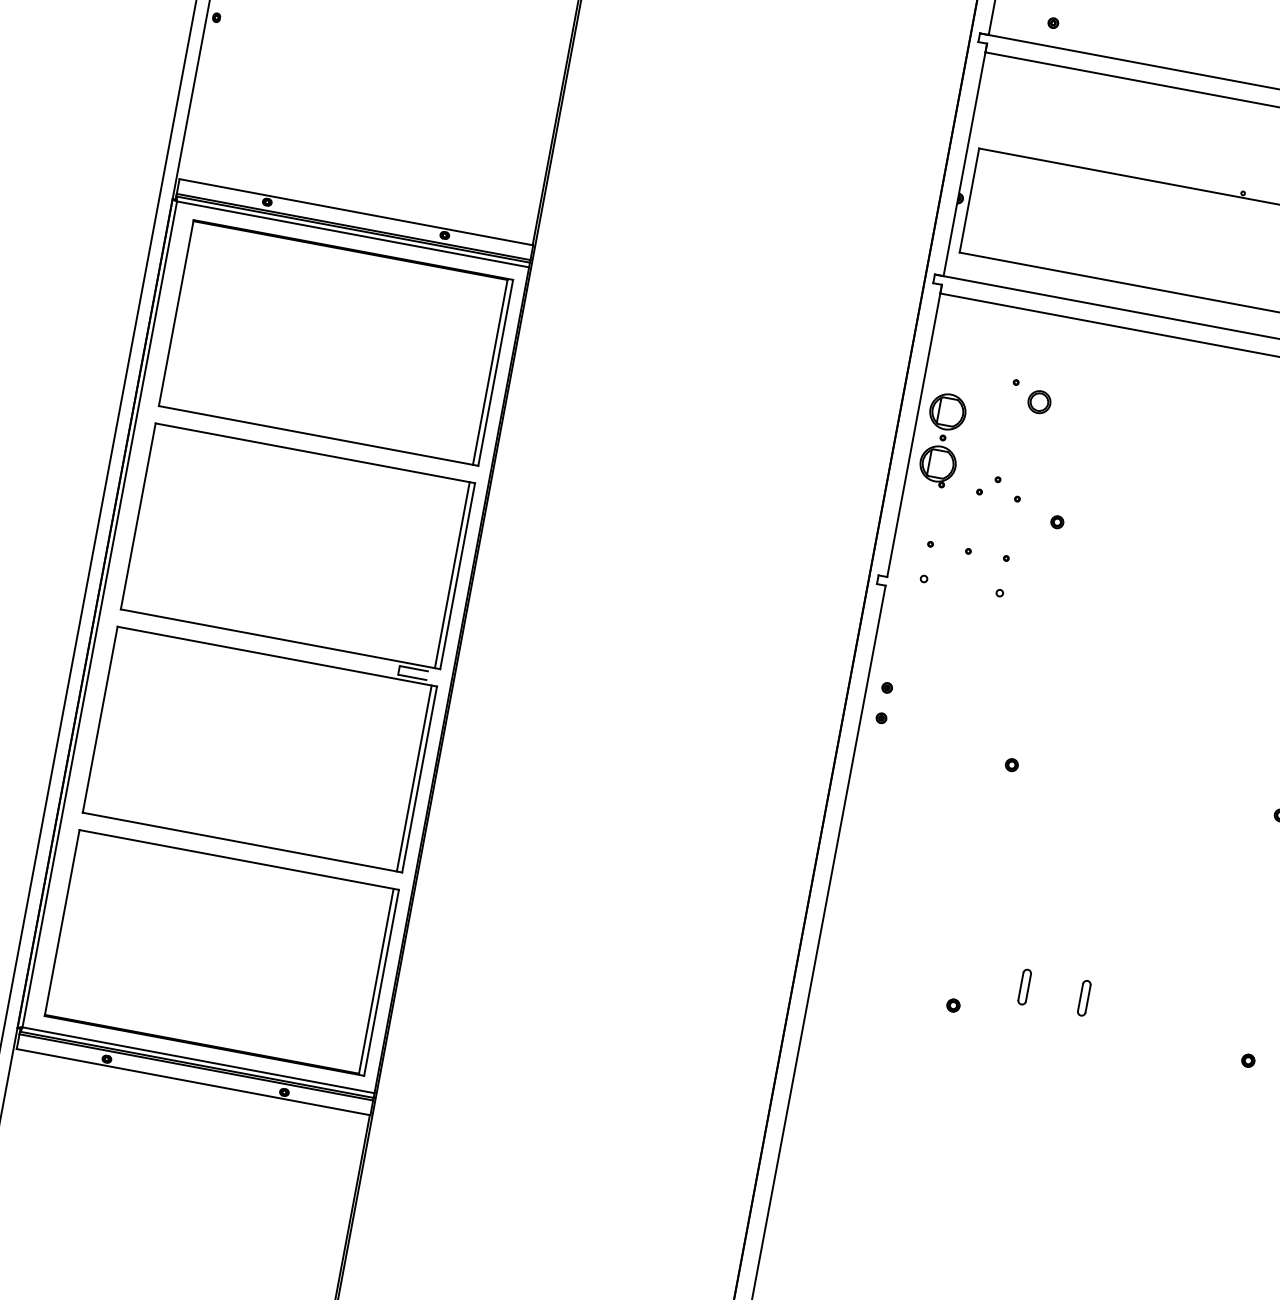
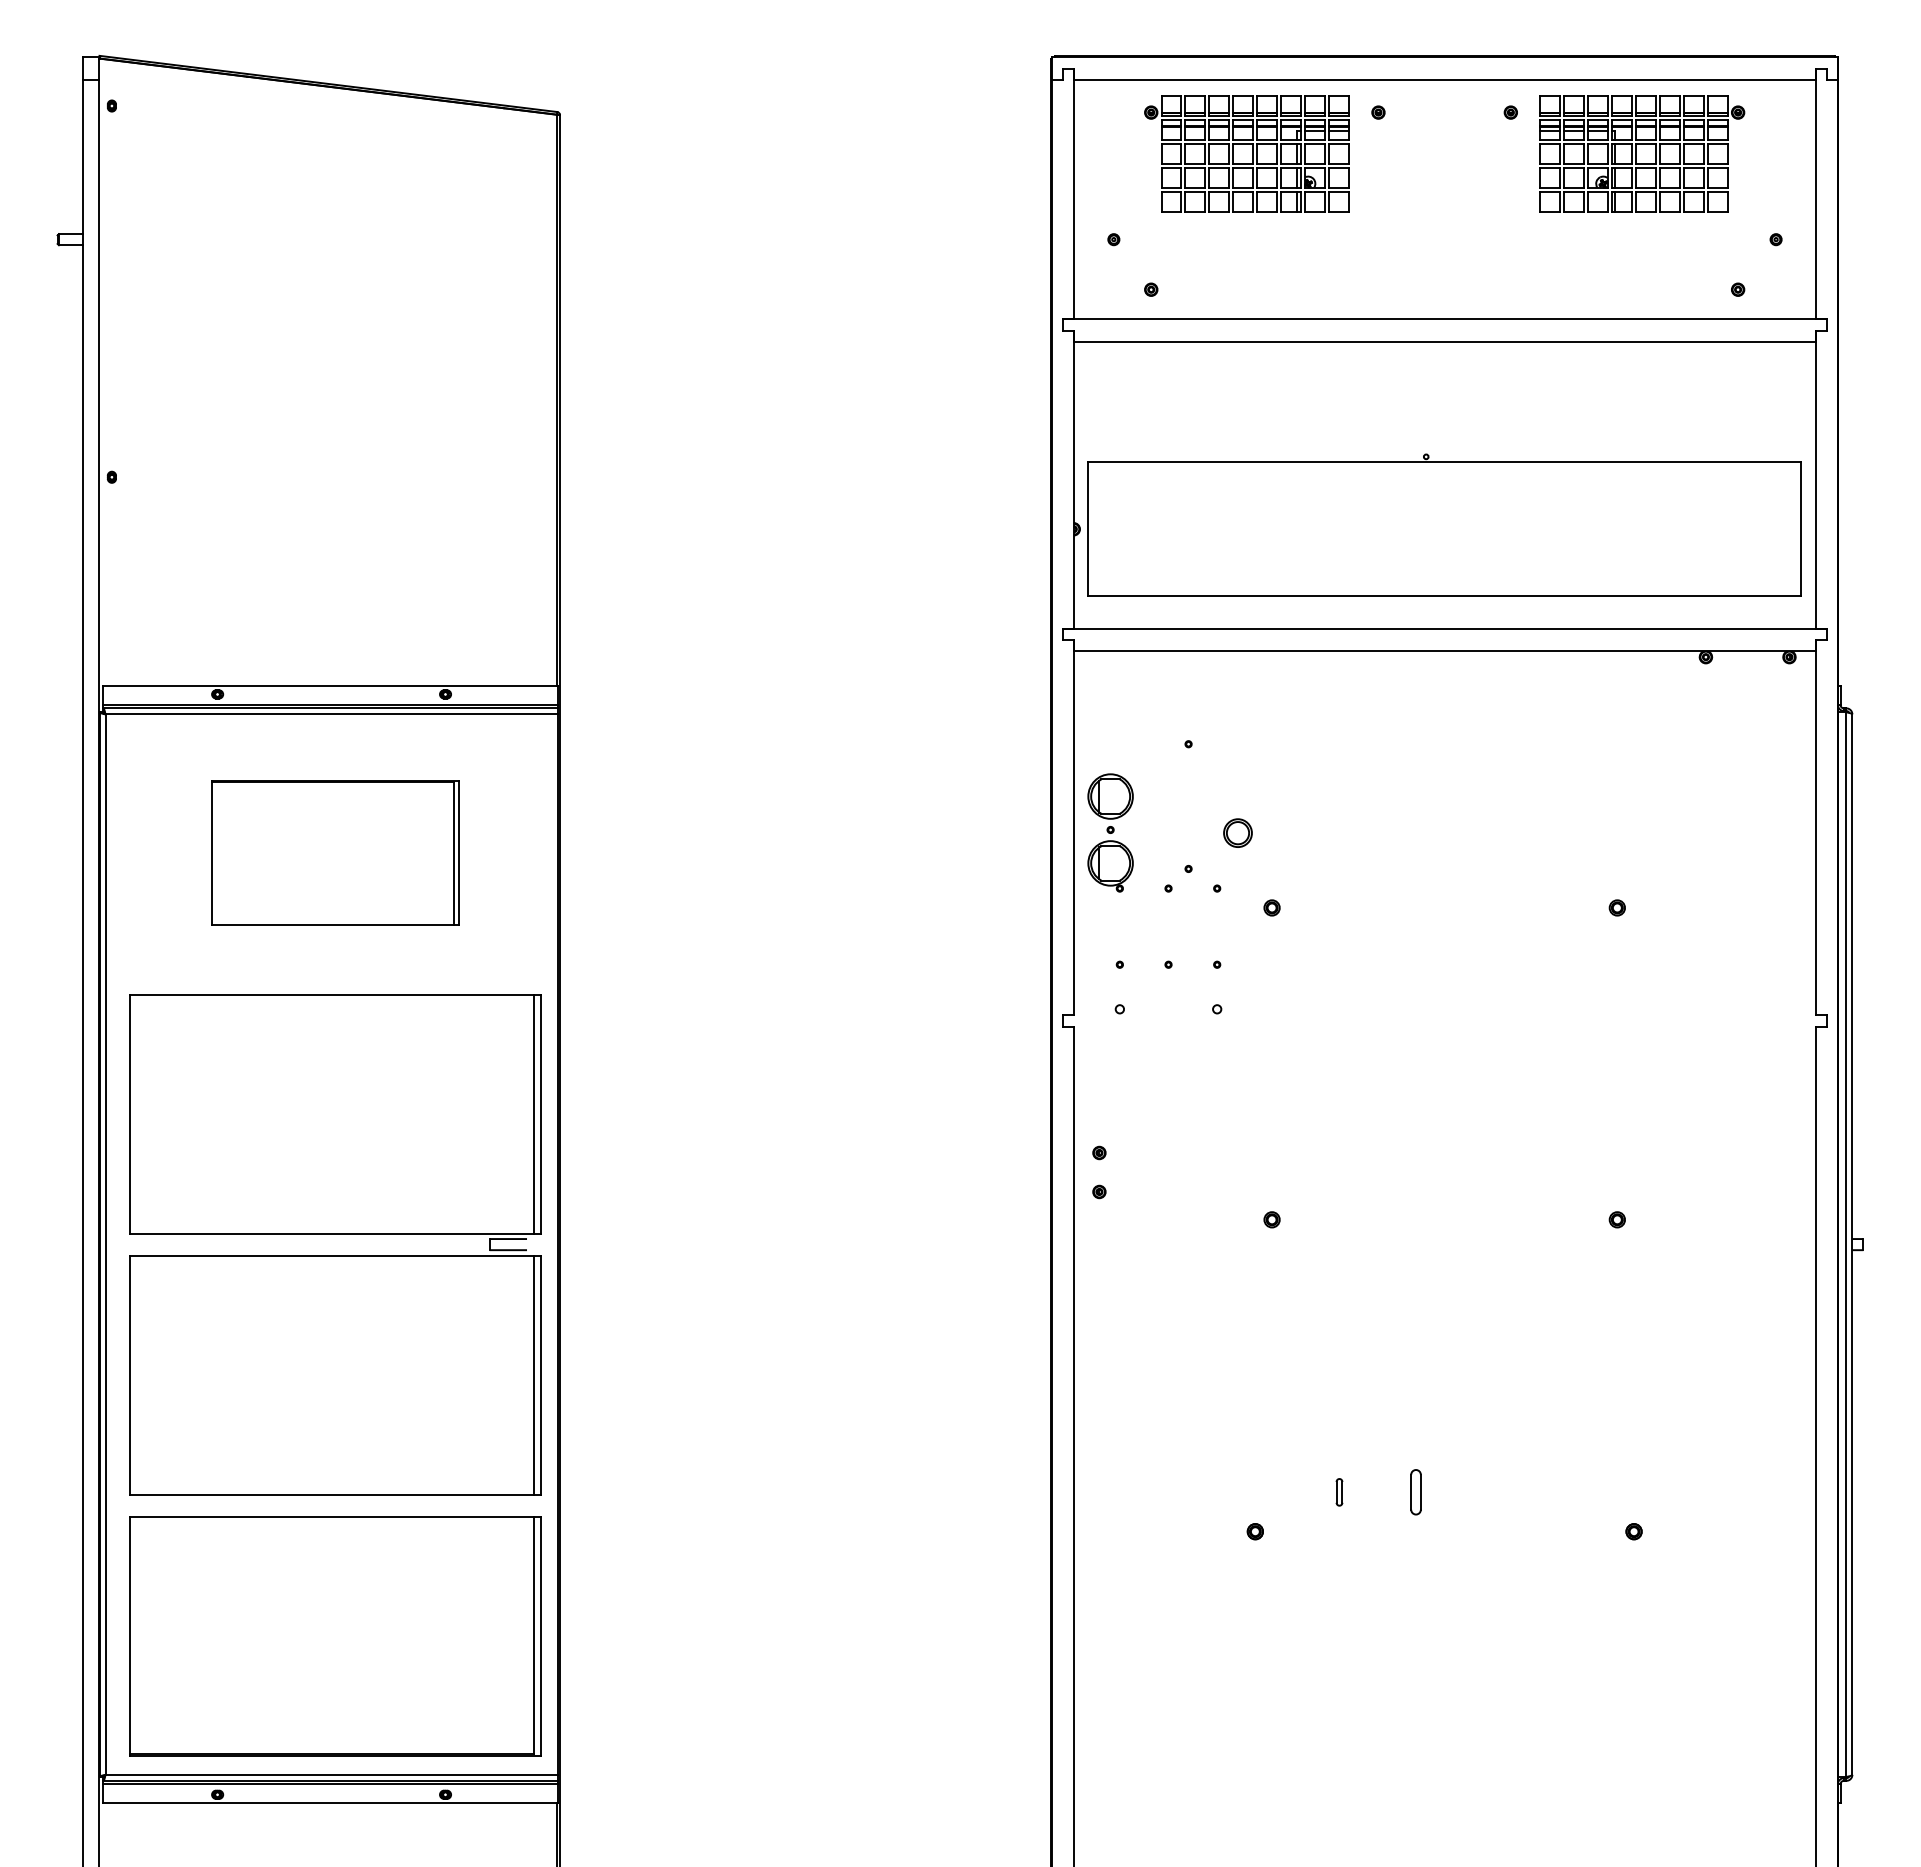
part: (336, 342) -> (335, 852), size x0.6
part: (1039, 401) -> (1237, 832), moved
part: (1024, 987) -> (1339, 1492), size x0.6

